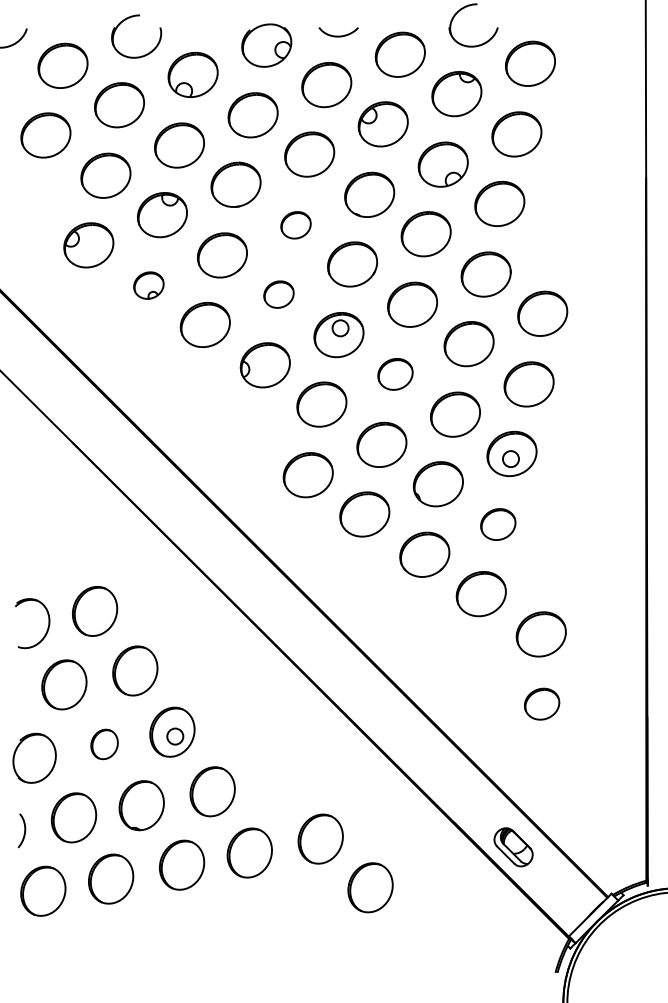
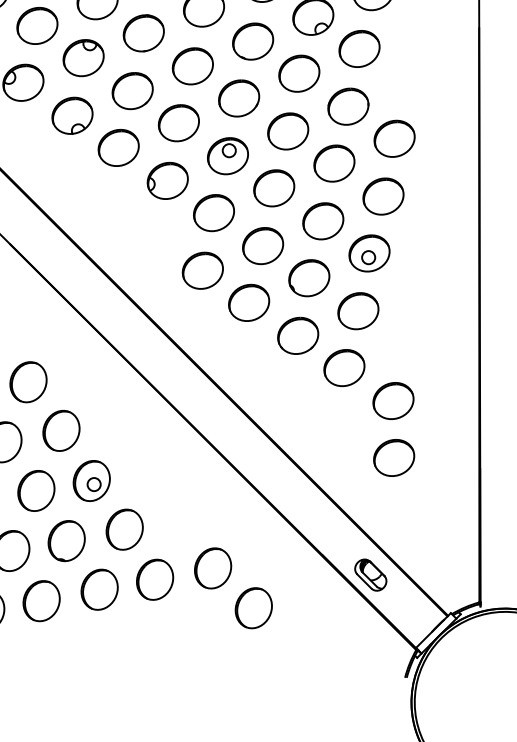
part: (295, 225) -> (192, 66), size x1.67
part: (148, 285) -> (72, 115), size x1.67
part: (278, 294) -> (178, 123), size x1.67
part: (395, 374) -> (274, 188), size x1.43
part: (497, 524) -> (357, 311), size x1.43
part: (541, 704) -> (393, 458), size x1.43
part: (104, 744) -> (36, 491), size x1.67

